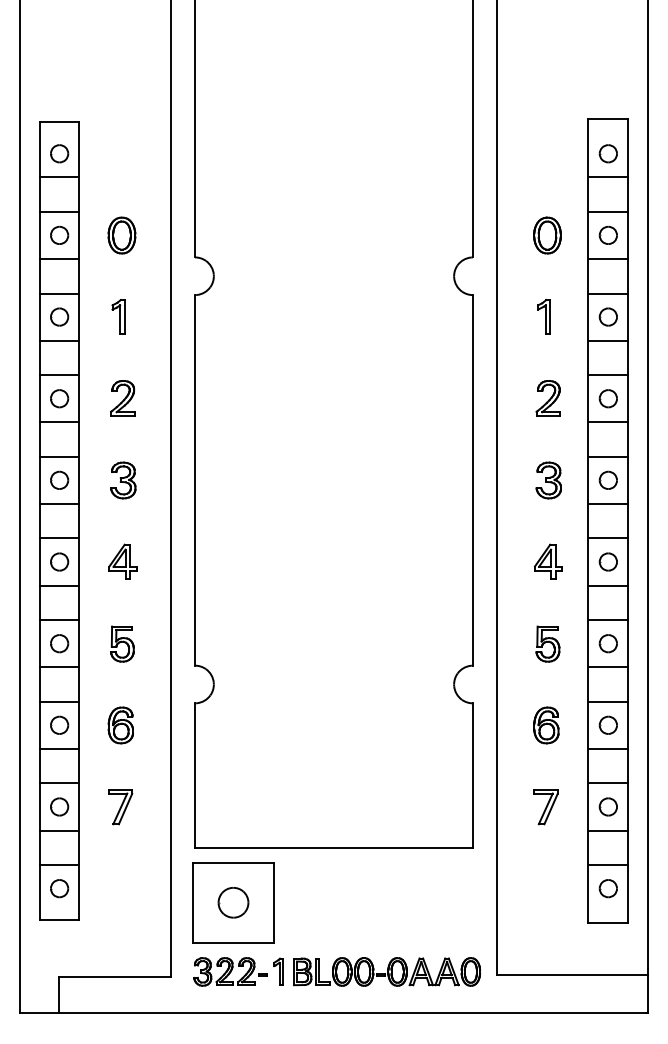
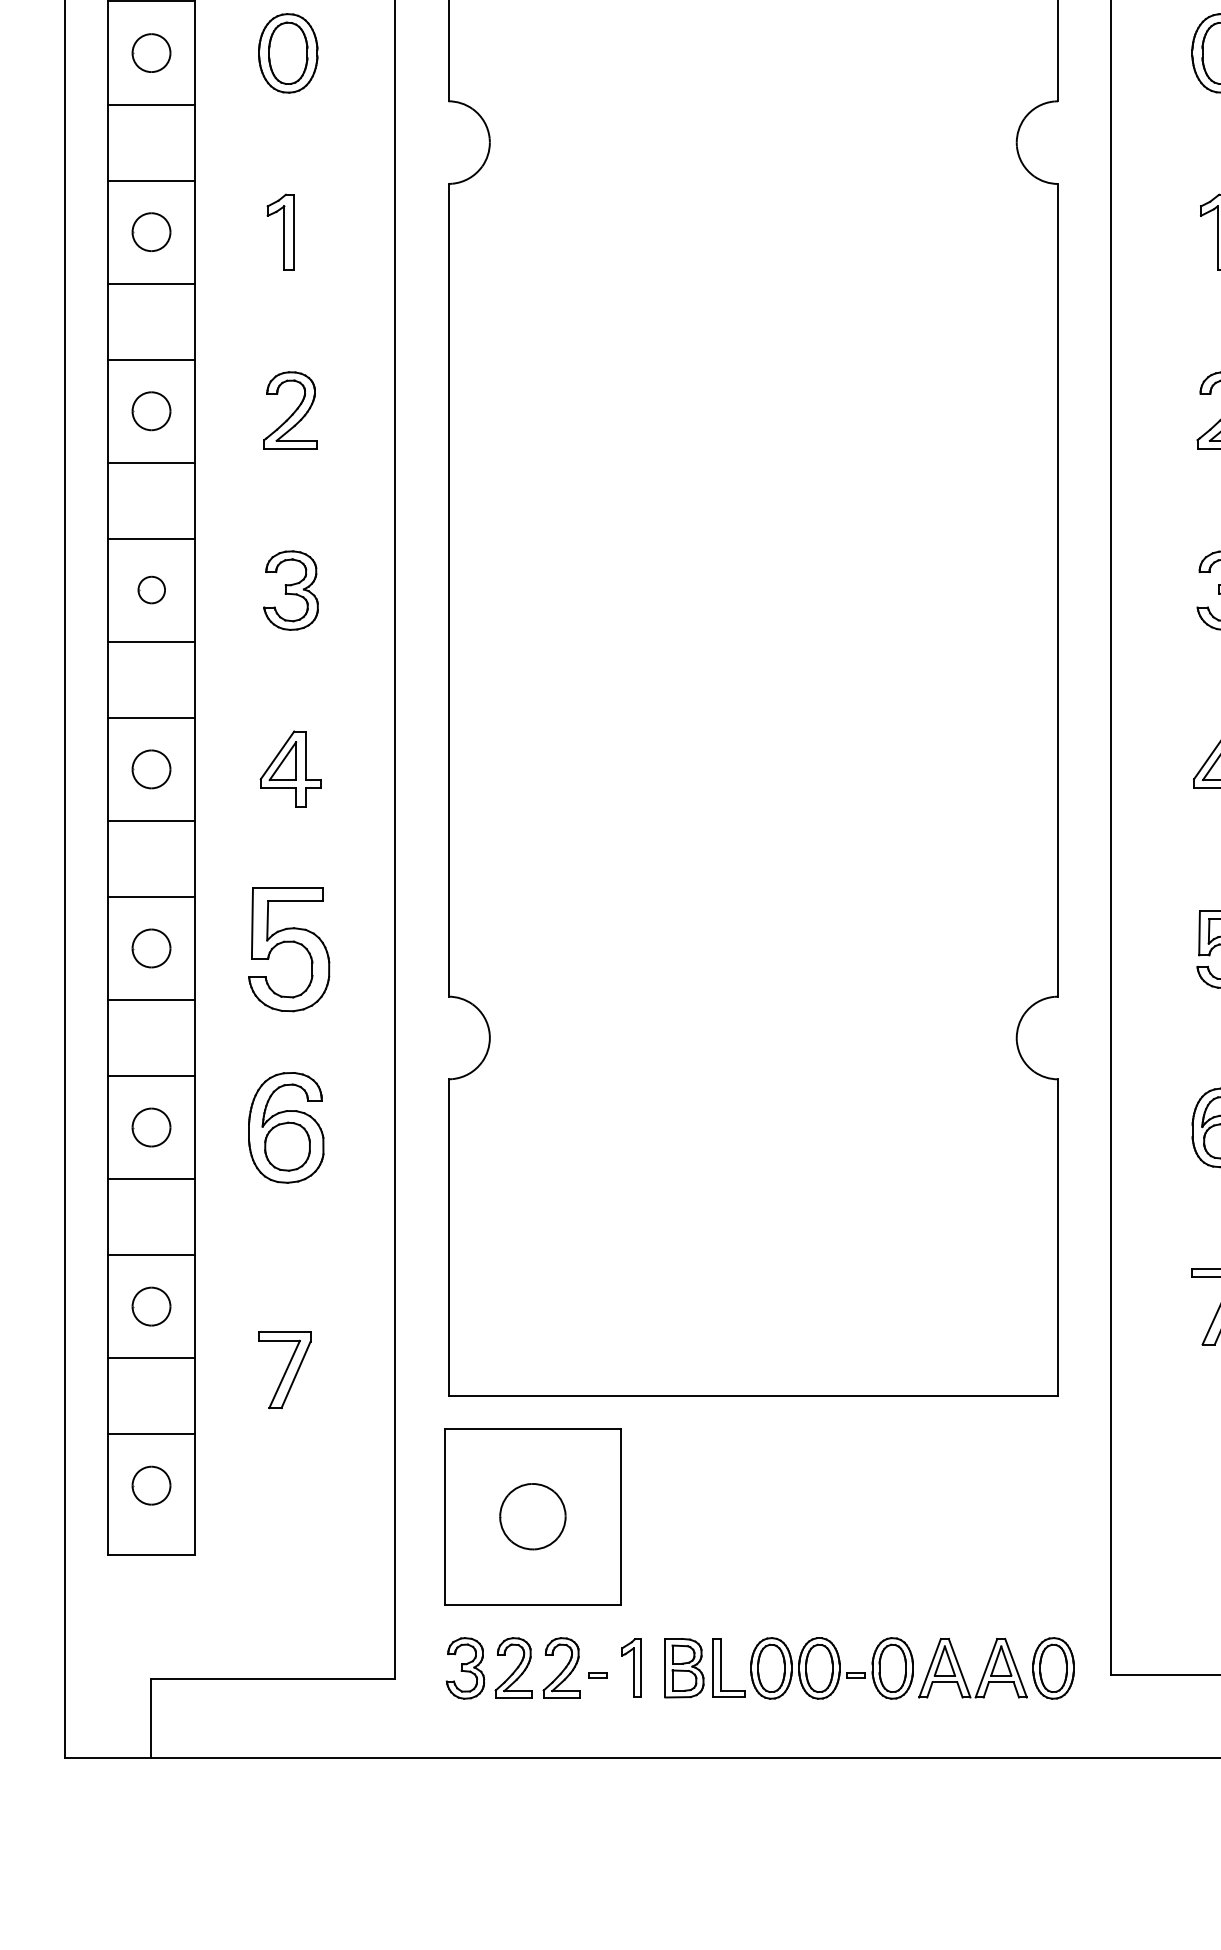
part: (59, 479) -> (151, 588), size x0.7
part: (122, 643) -> (289, 948), size x1.6
part: (120, 725) -> (285, 1127), size x1.4
part: (120, 807) -> (285, 1371), moved

